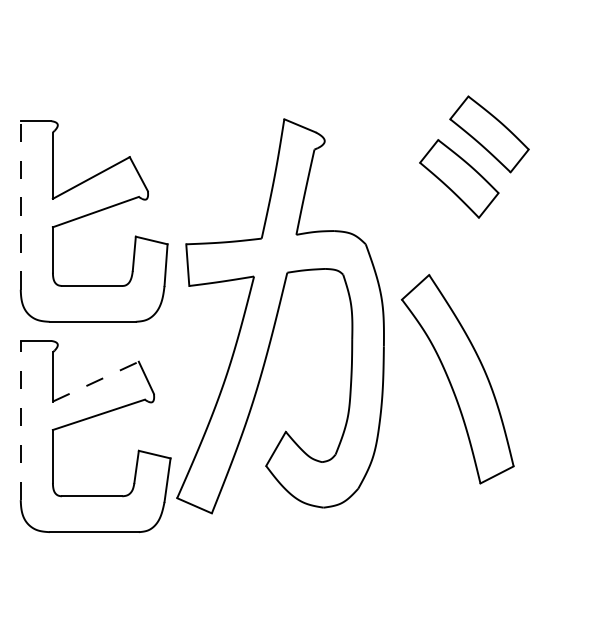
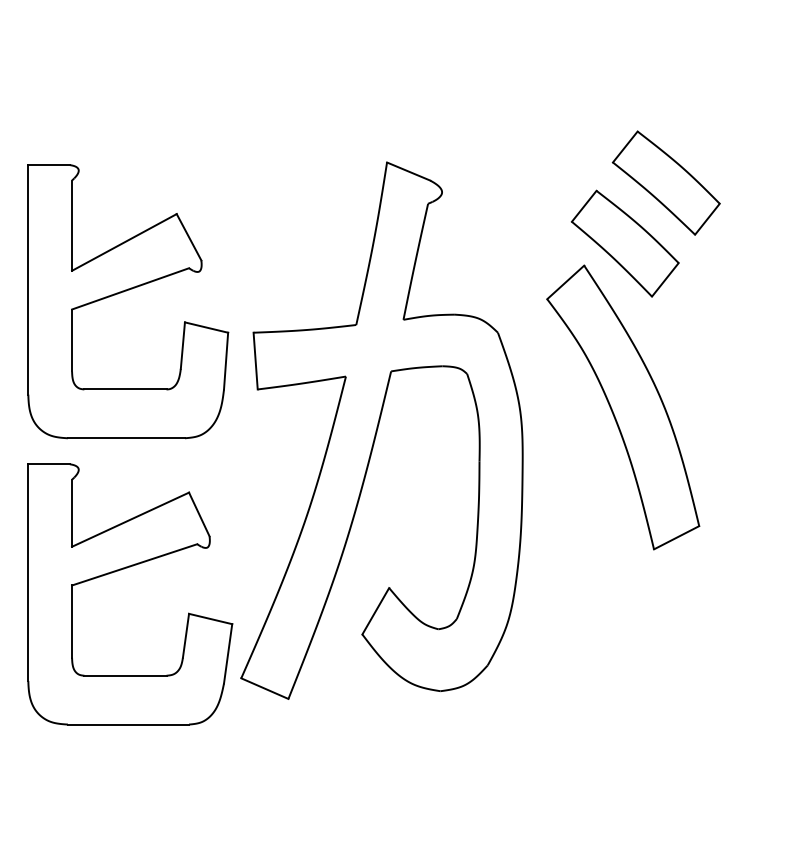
line: (20, 204) -> (27, 278), dashed -> solid
part: (457, 379) -> (622, 407), moved
line: (96, 381) -> (131, 519), dashed -> solid
line: (20, 420) -> (27, 572), dashed -> solid

